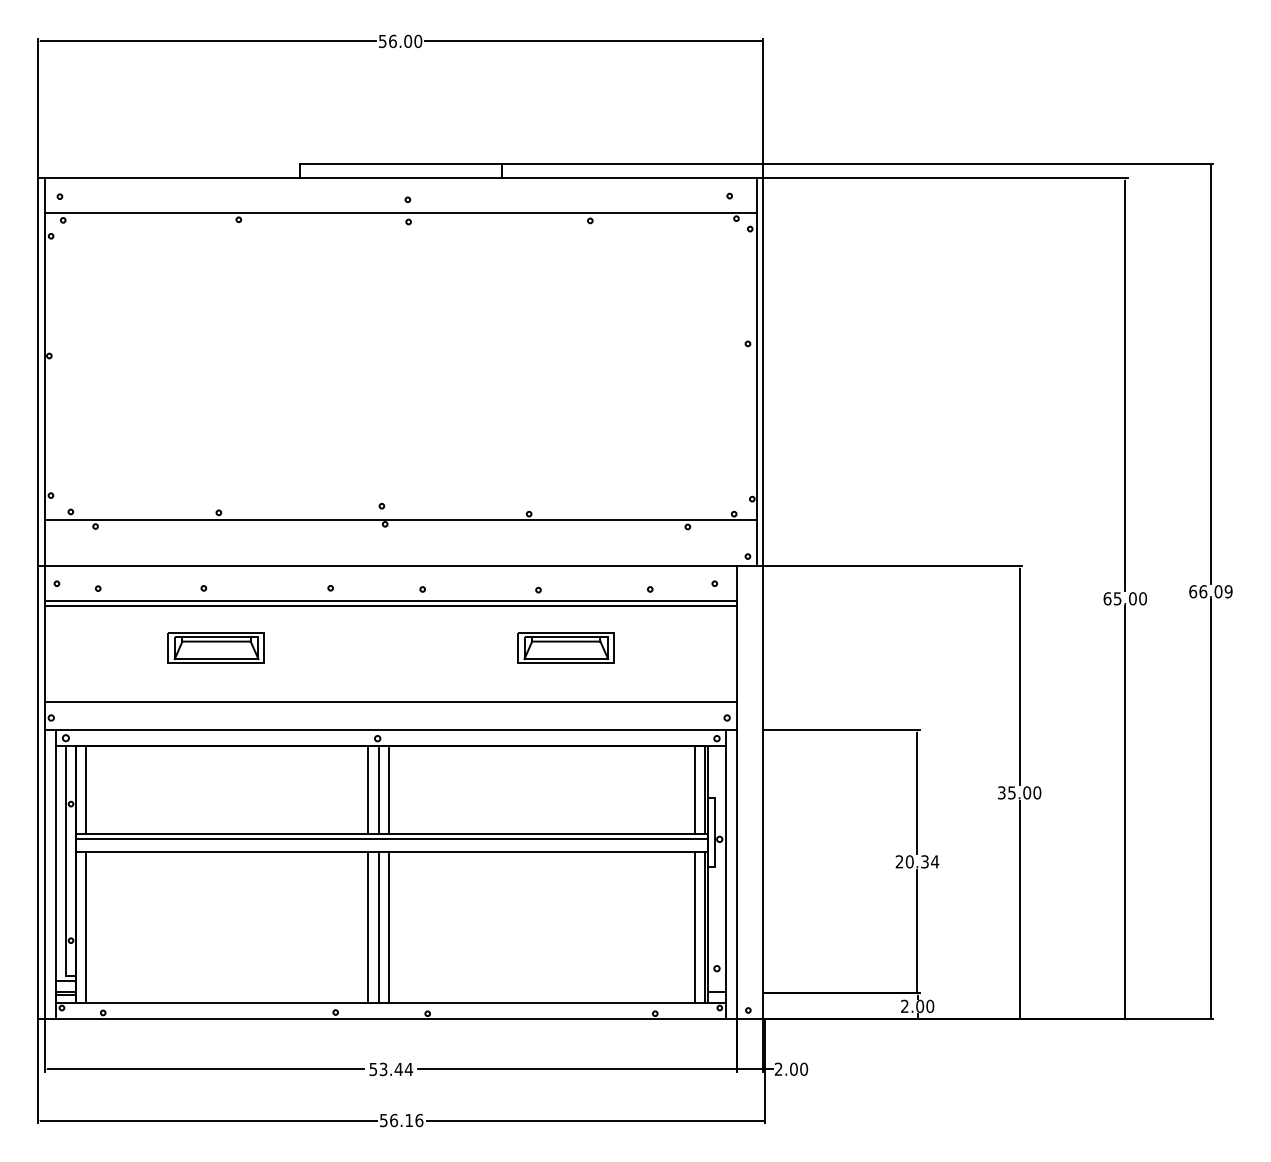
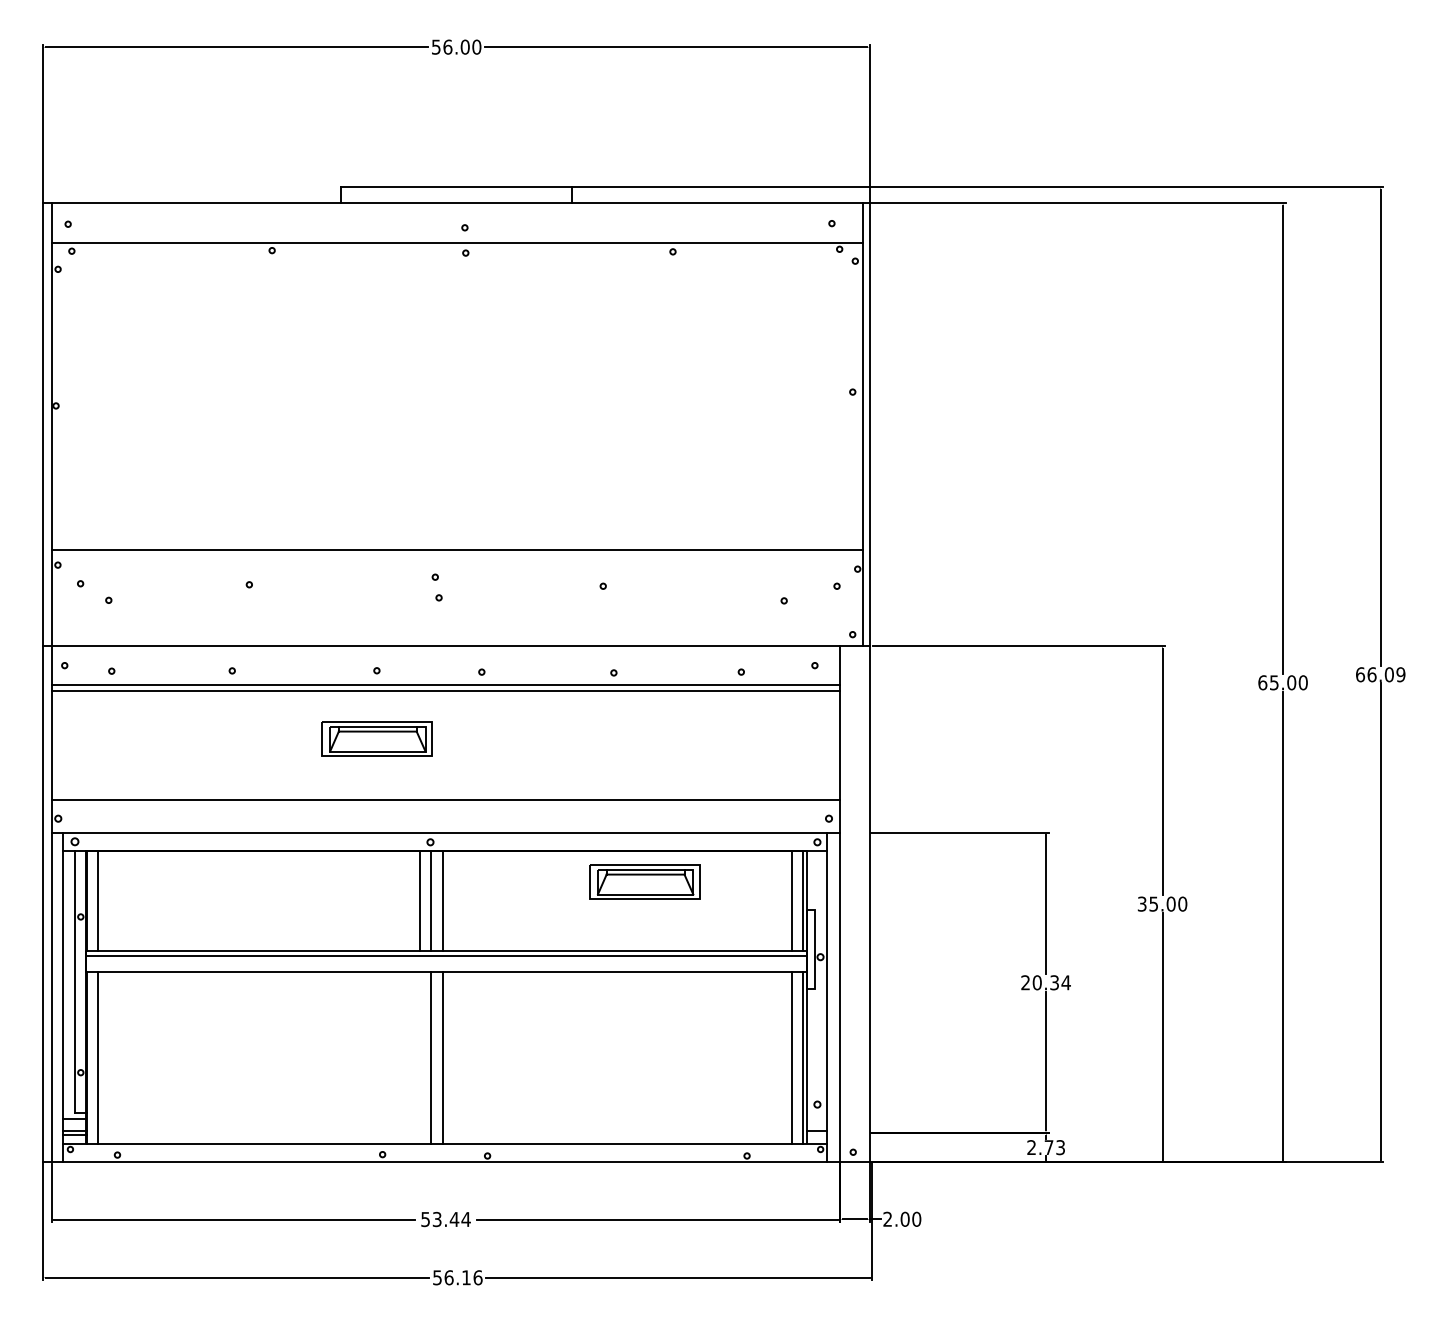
line: (400, 519) -> (456, 549), moved
part: (215, 647) -> (376, 738), moved
part: (565, 647) -> (644, 881), moved
line: (368, 927) -> (419, 1057), removed
text: (924, 1006) -> (1054, 1147), 2.00 -> 2.73

